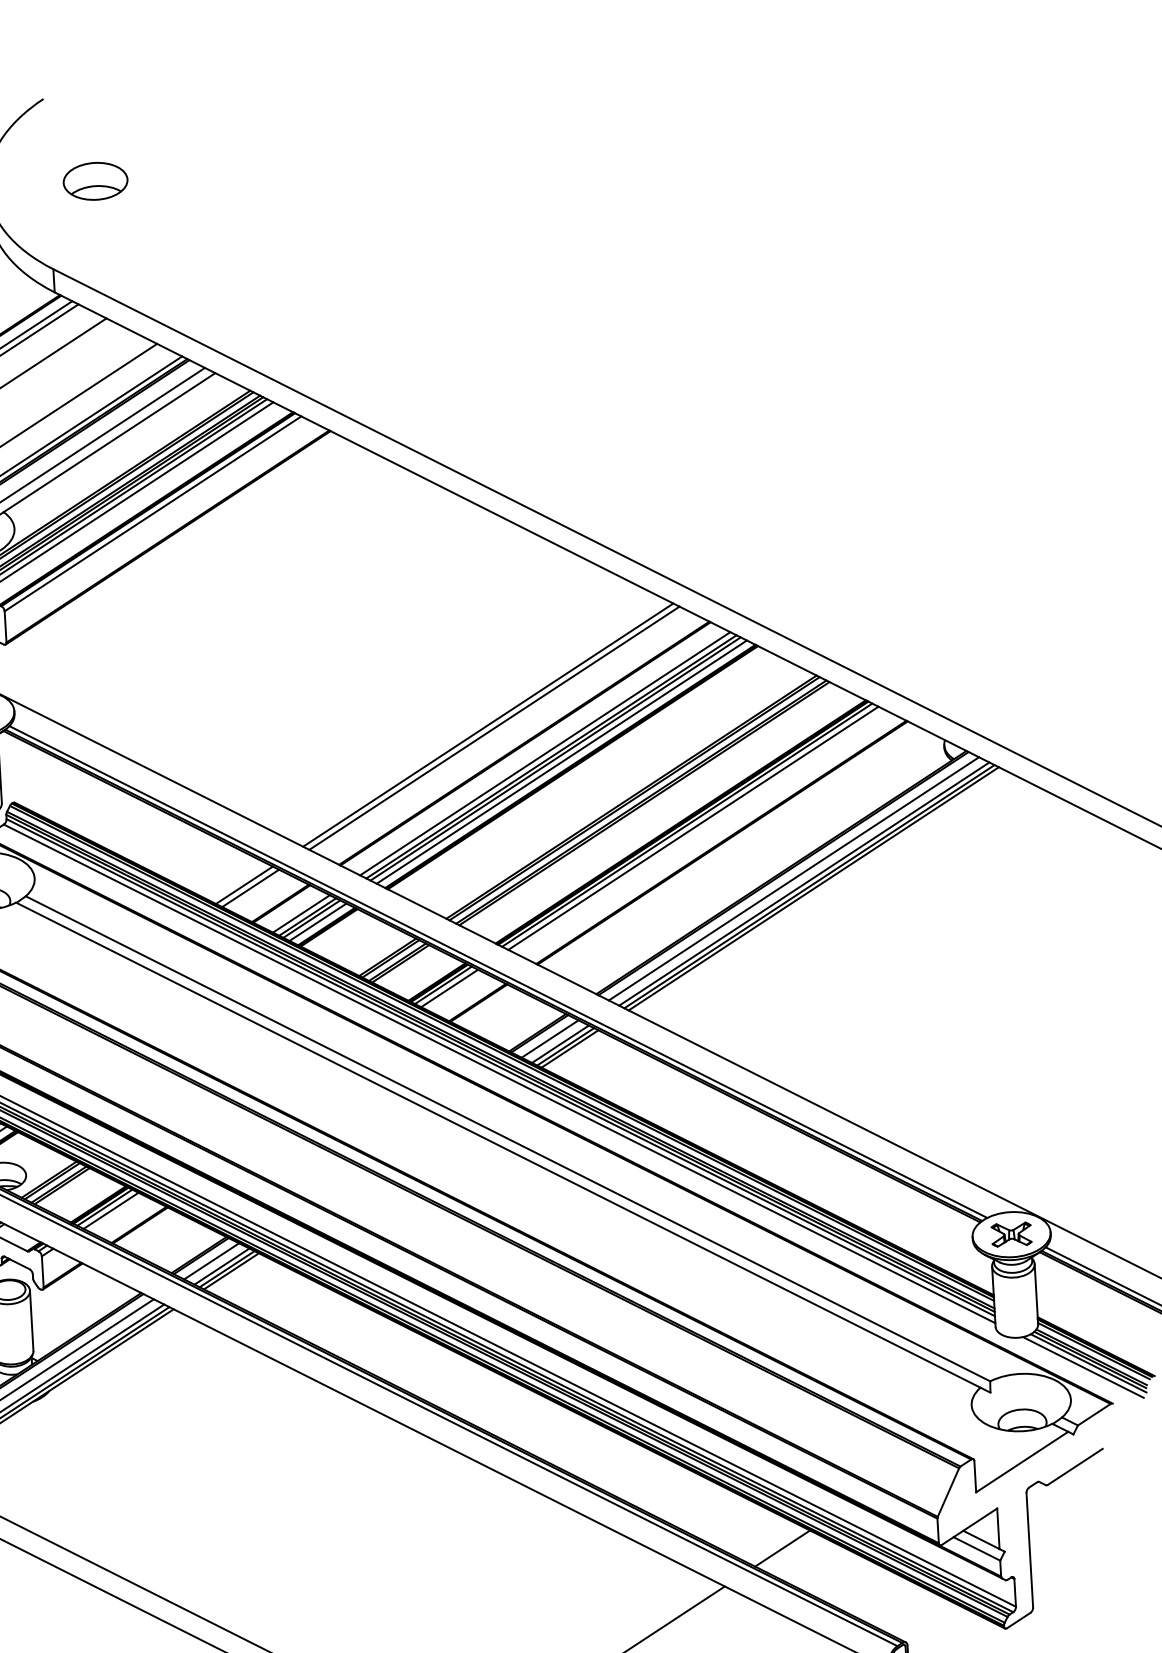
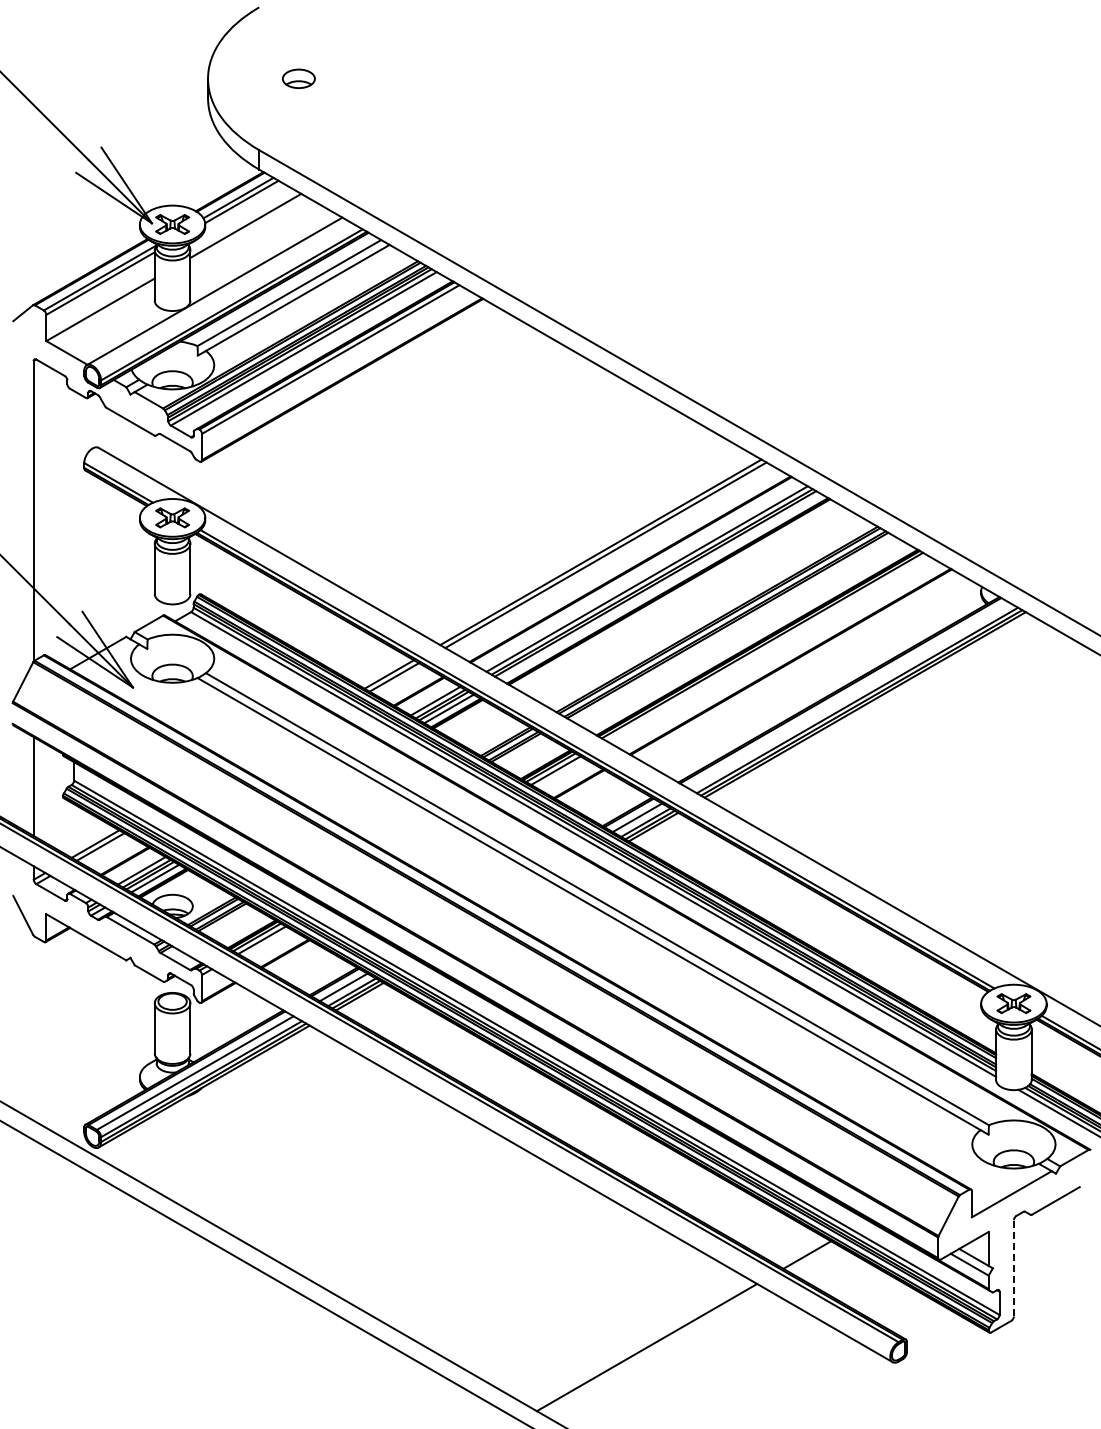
part: (95, 181) -> (298, 78), size x0.6
line: (561, 761) -> (660, 586), removed
line: (693, 828) -> (767, 648), removed
line: (793, 878) -> (848, 695), removed
line: (1029, 1549) -> (1013, 1267), solid -> dashed

